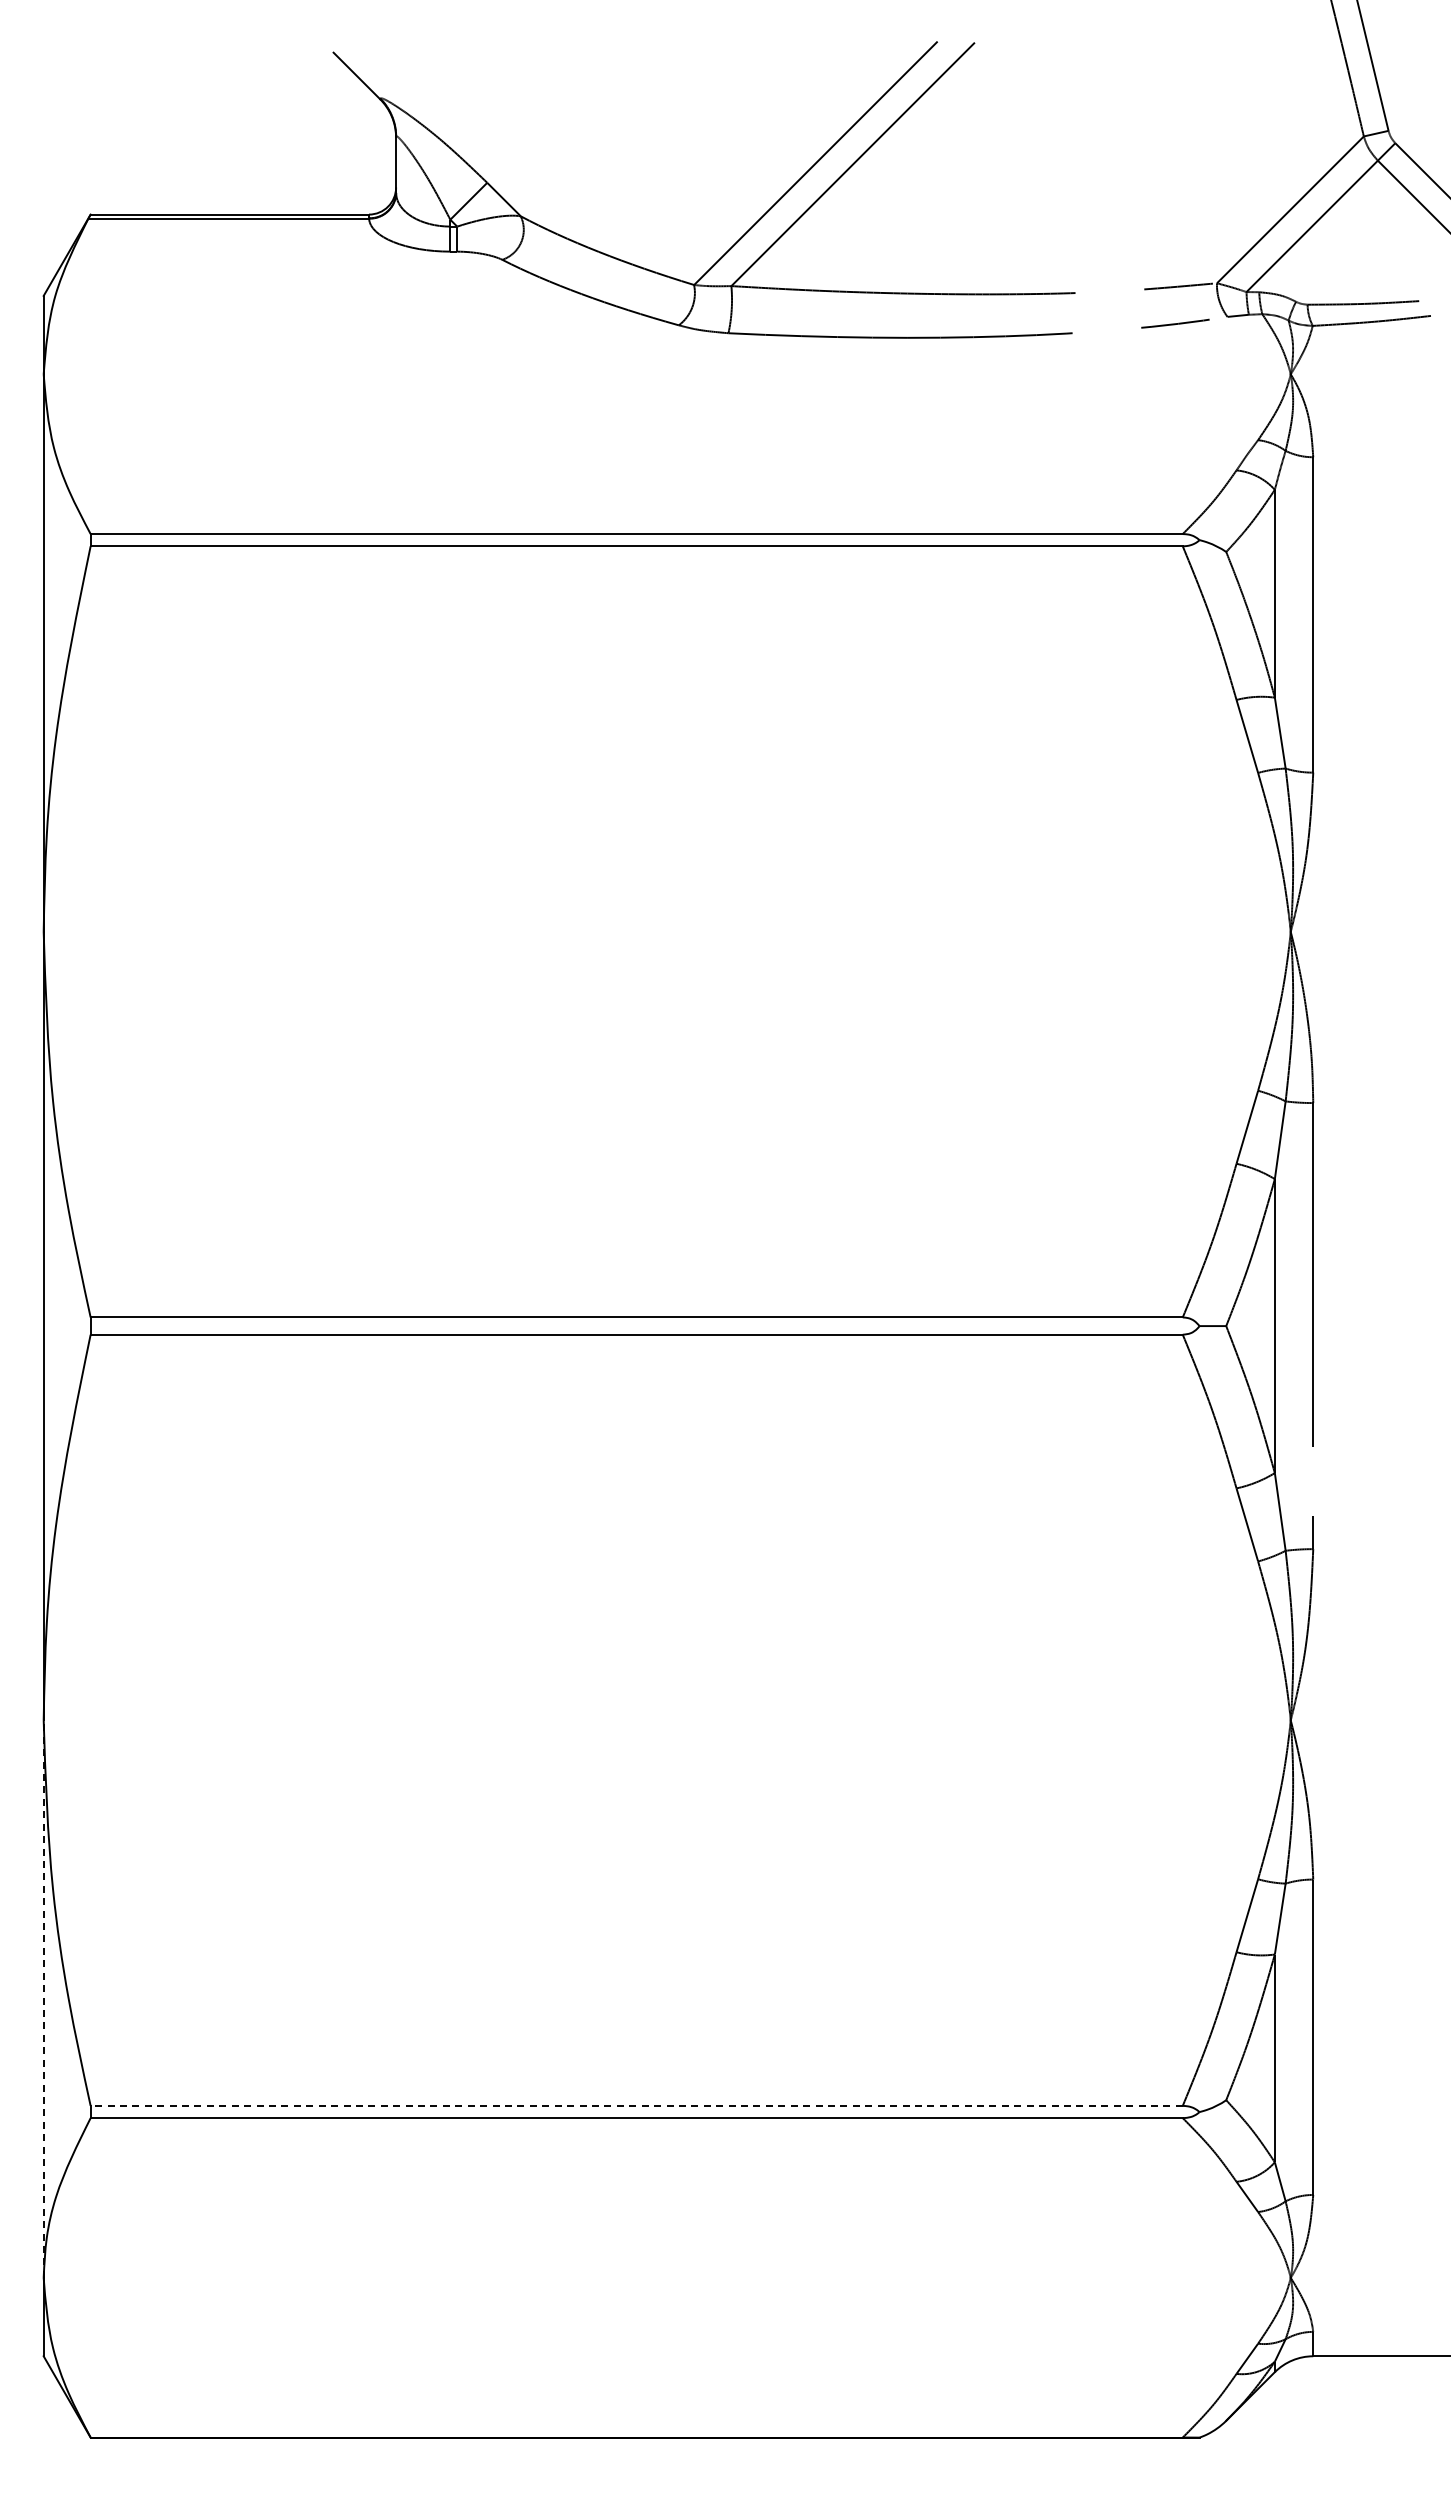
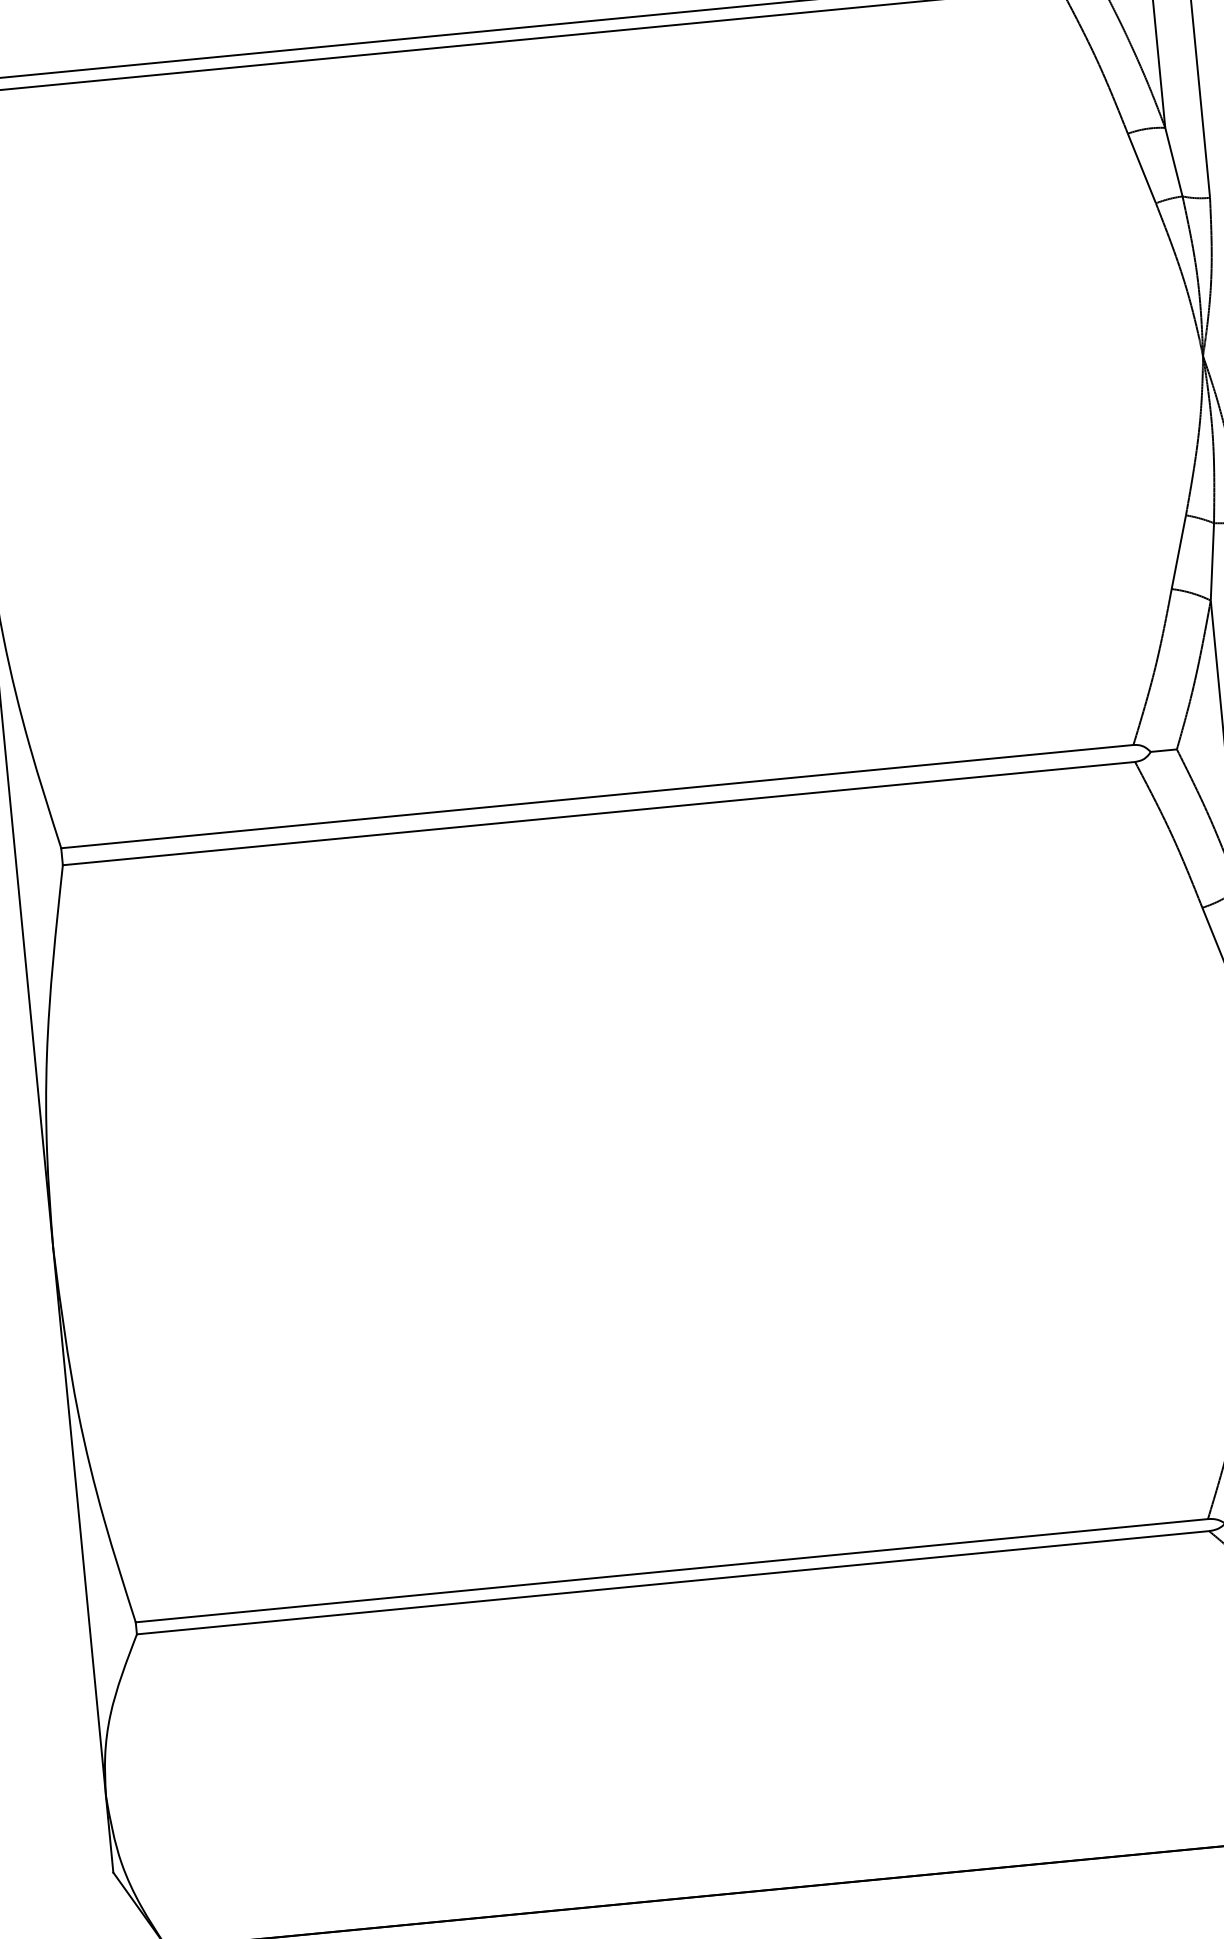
line: (43, 1999) -> (79, 1522), dashed -> solid
line: (636, 2105) -> (671, 1570), dashed -> solid

